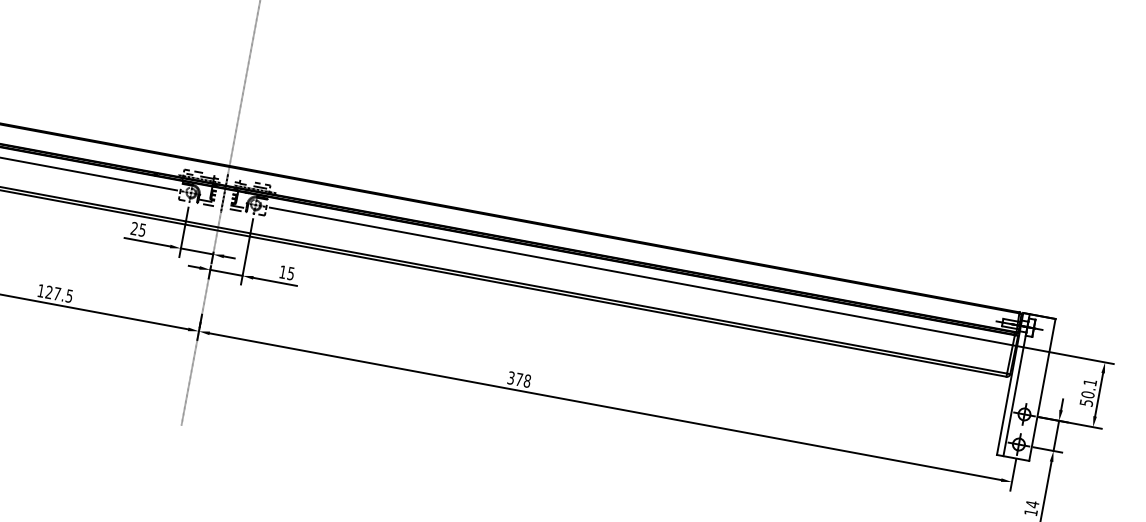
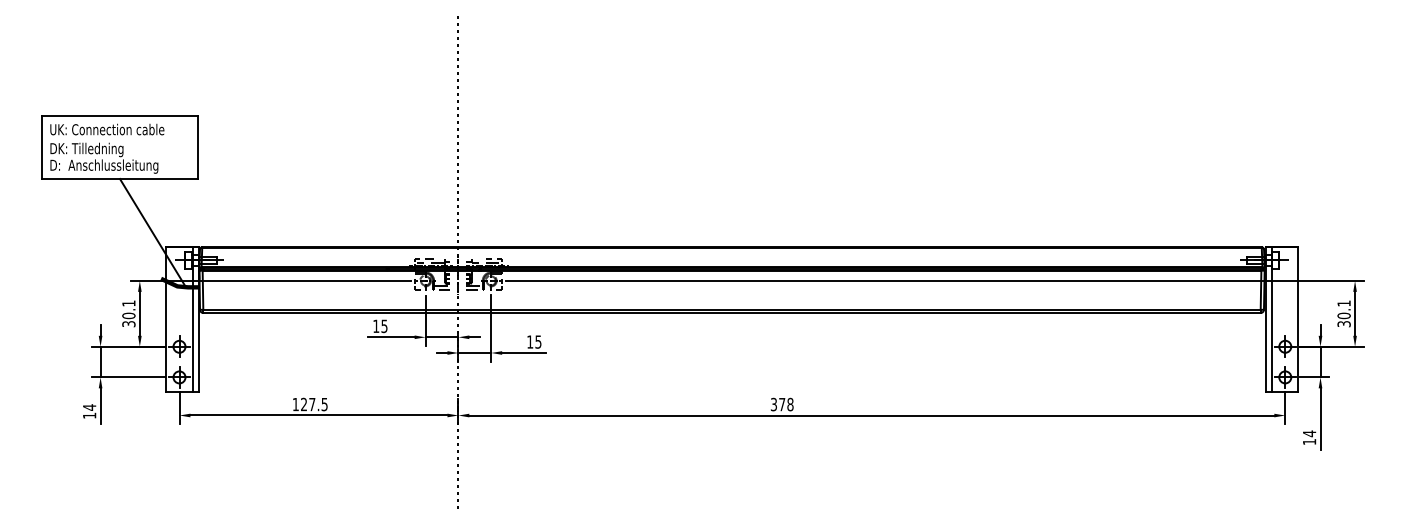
text: (133, 227) -> (375, 325), 25 -> 15
text: (1085, 402) -> (1343, 323), 50.1 -> 30.1

